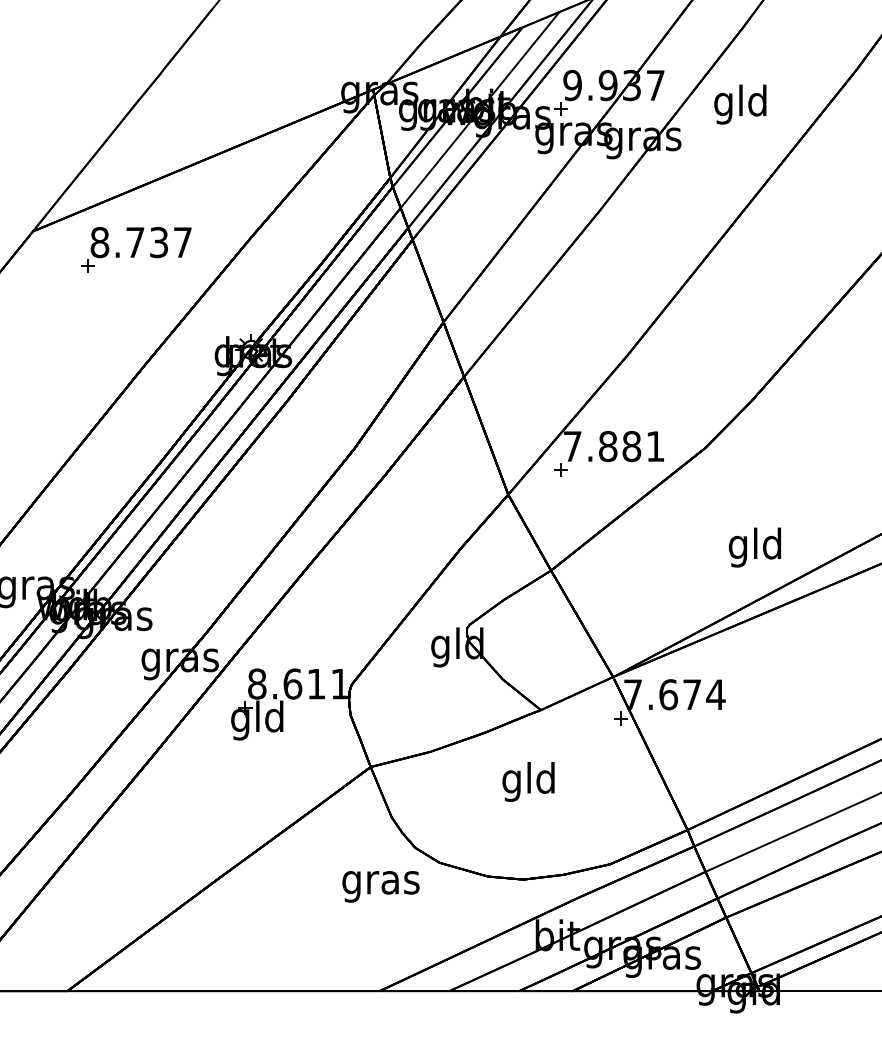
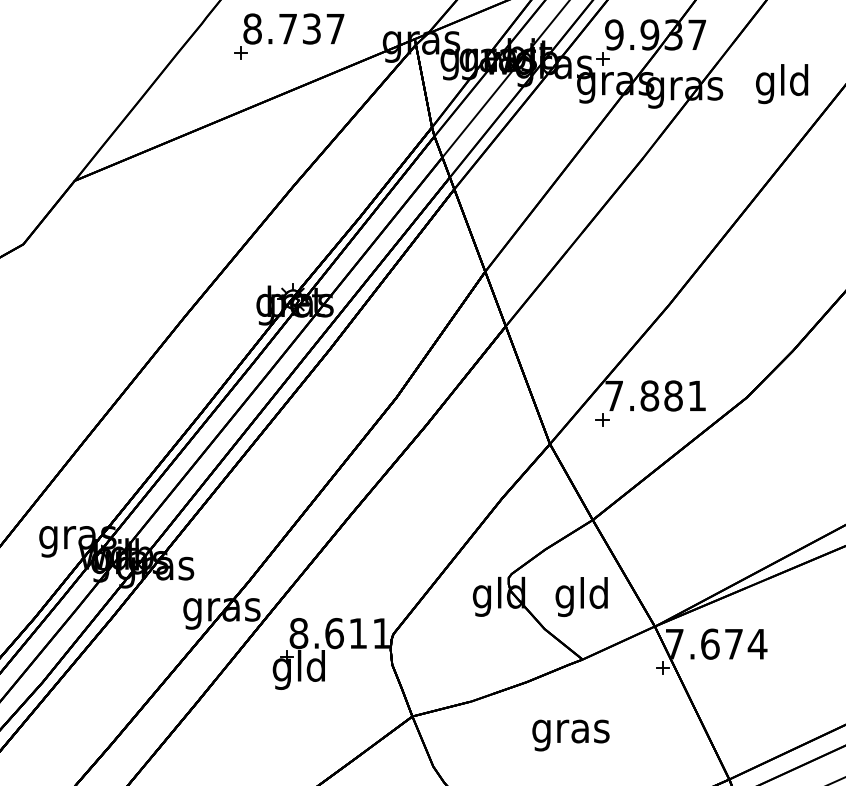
text: (740, 104) -> (782, 83), moved
part: (136, 249) -> (289, 35), moved
text: (754, 547) -> (581, 596), moved
text: (528, 781) -> (570, 730), gld -> gras

